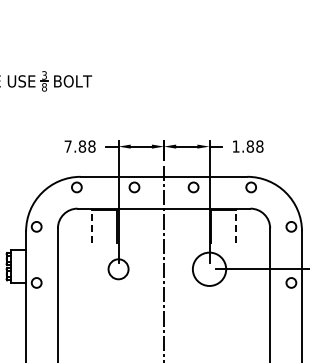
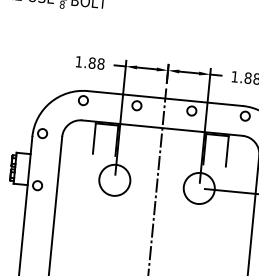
text: (67, 146) -> (78, 61), 7.88 -> 1.88
line: (92, 226) -> (94, 138), dashed -> solid
line: (235, 226) -> (227, 151), dashed -> solid
circle: (118, 268) -> (114, 179), size x1.67

